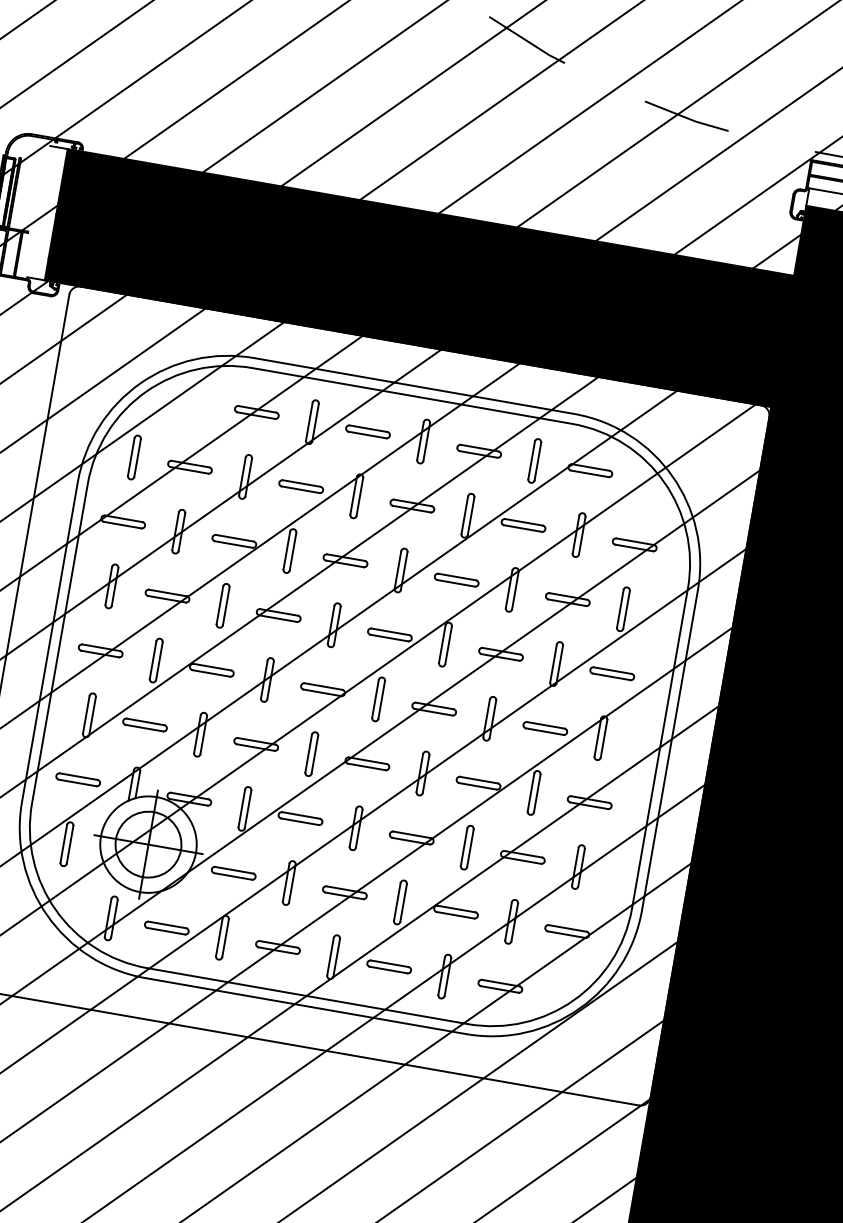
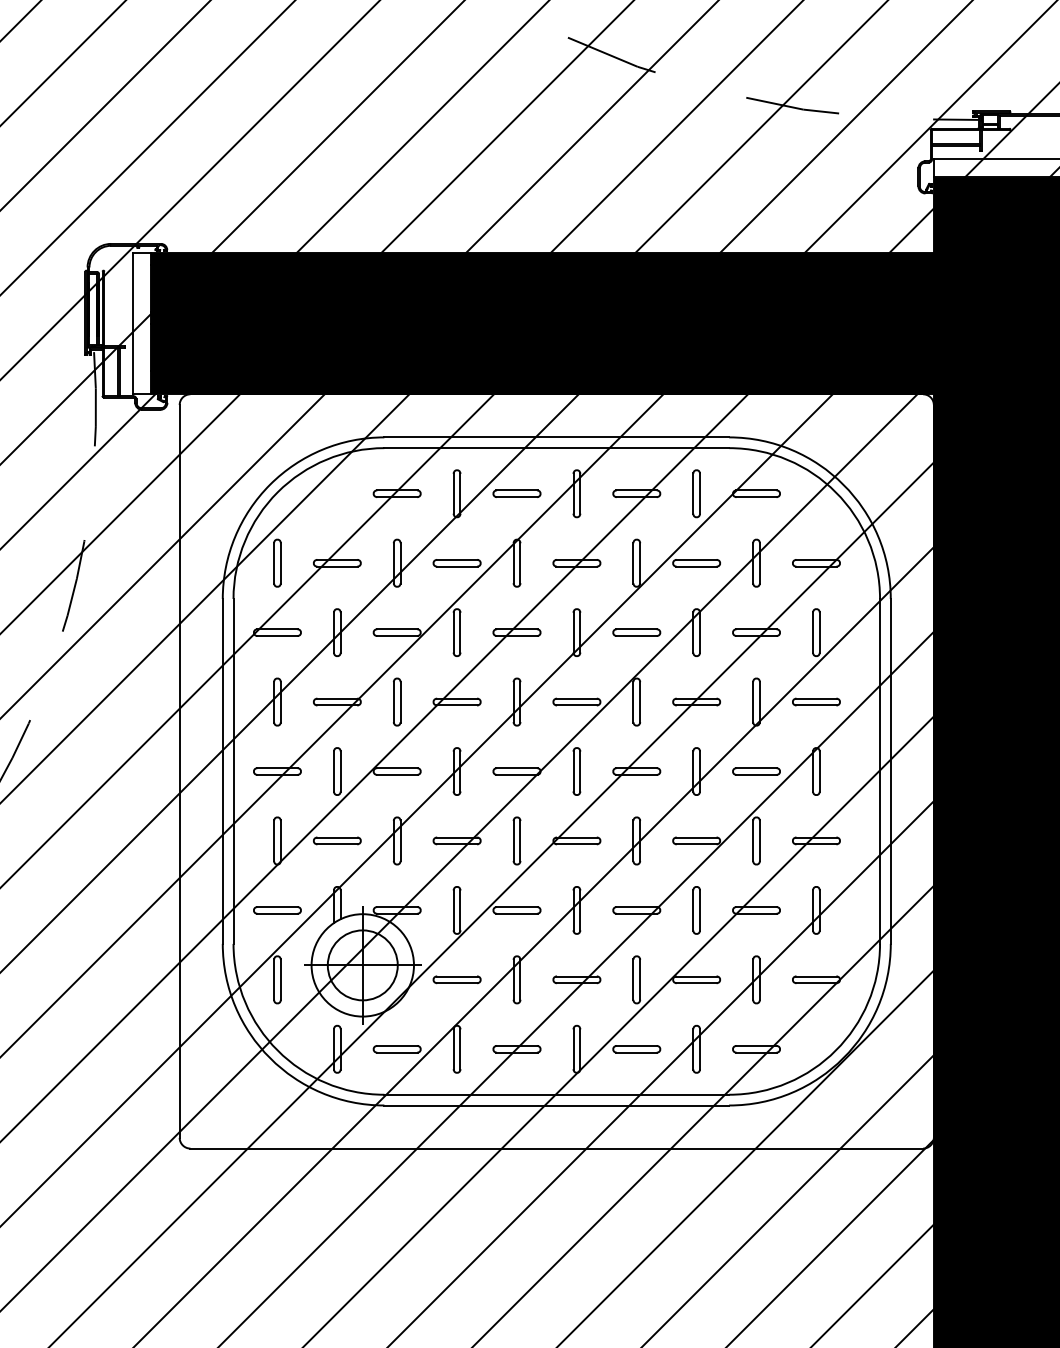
line: (38, 211) -> (132, 323), added

